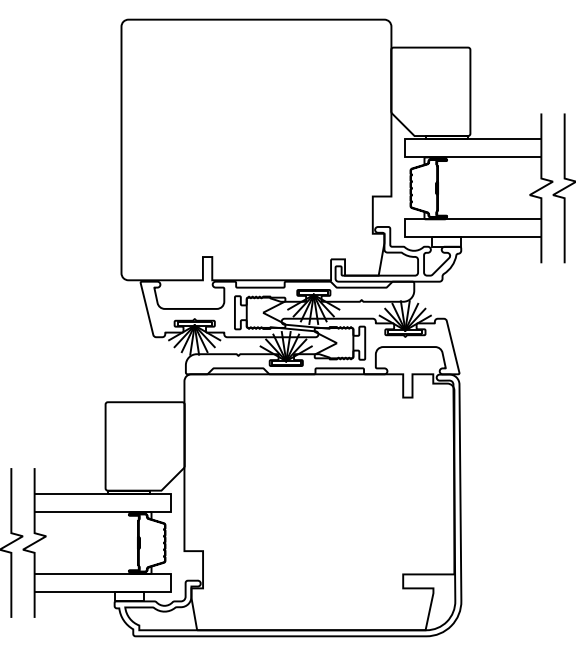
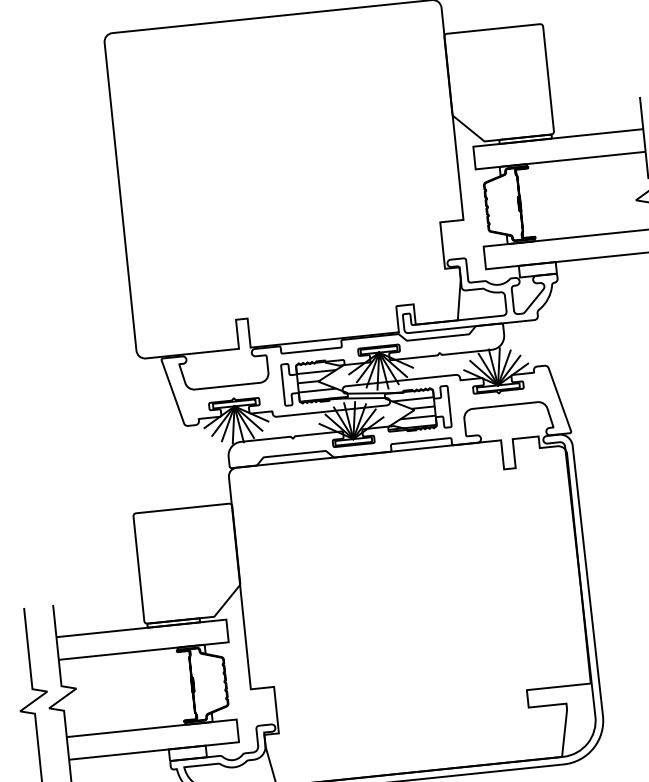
hatch: (265, 316) -> (321, 385), added
hatch: (333, 345) -> (410, 413), added

